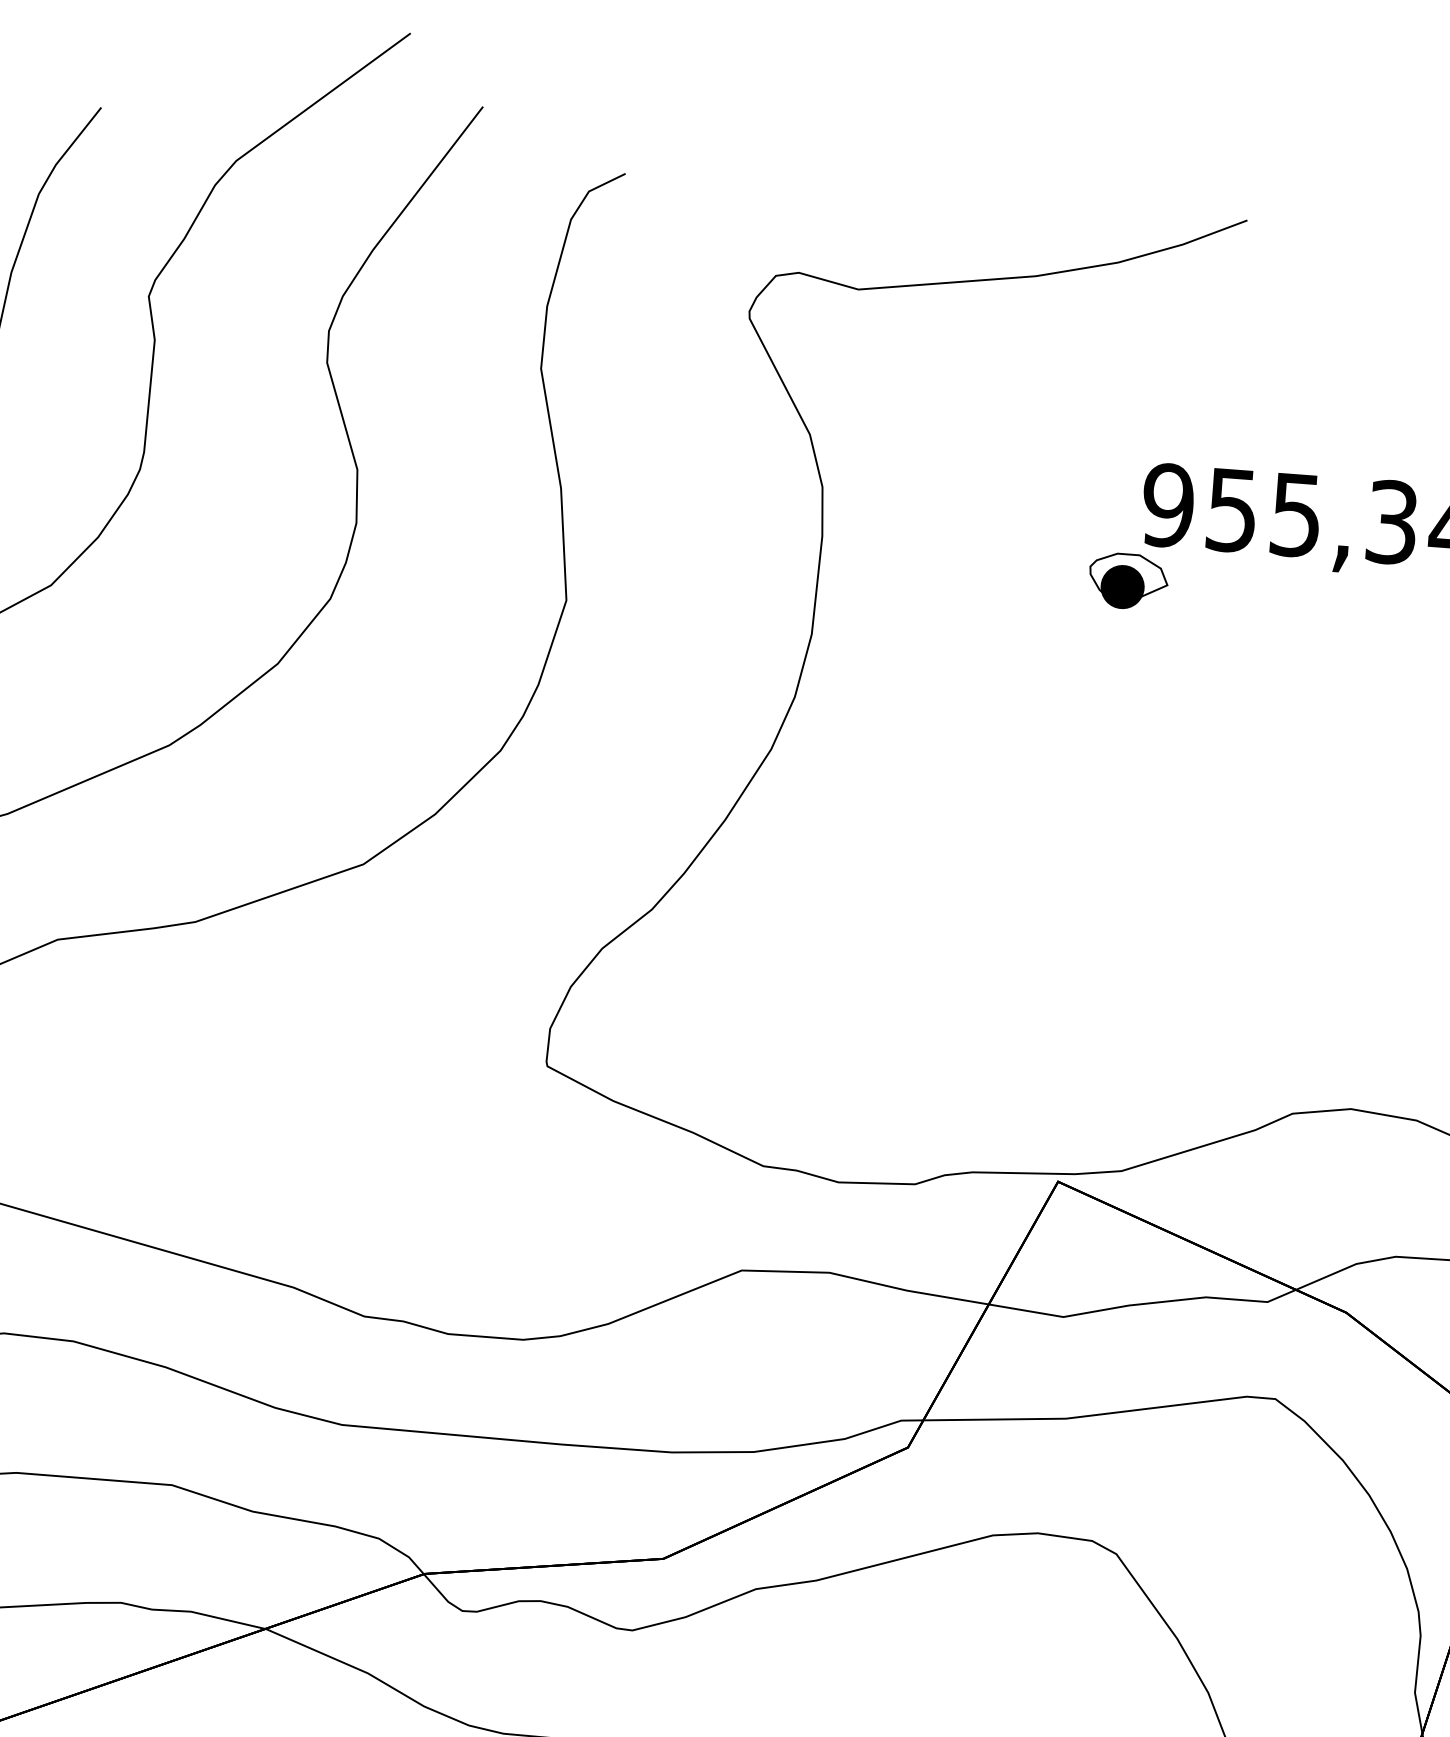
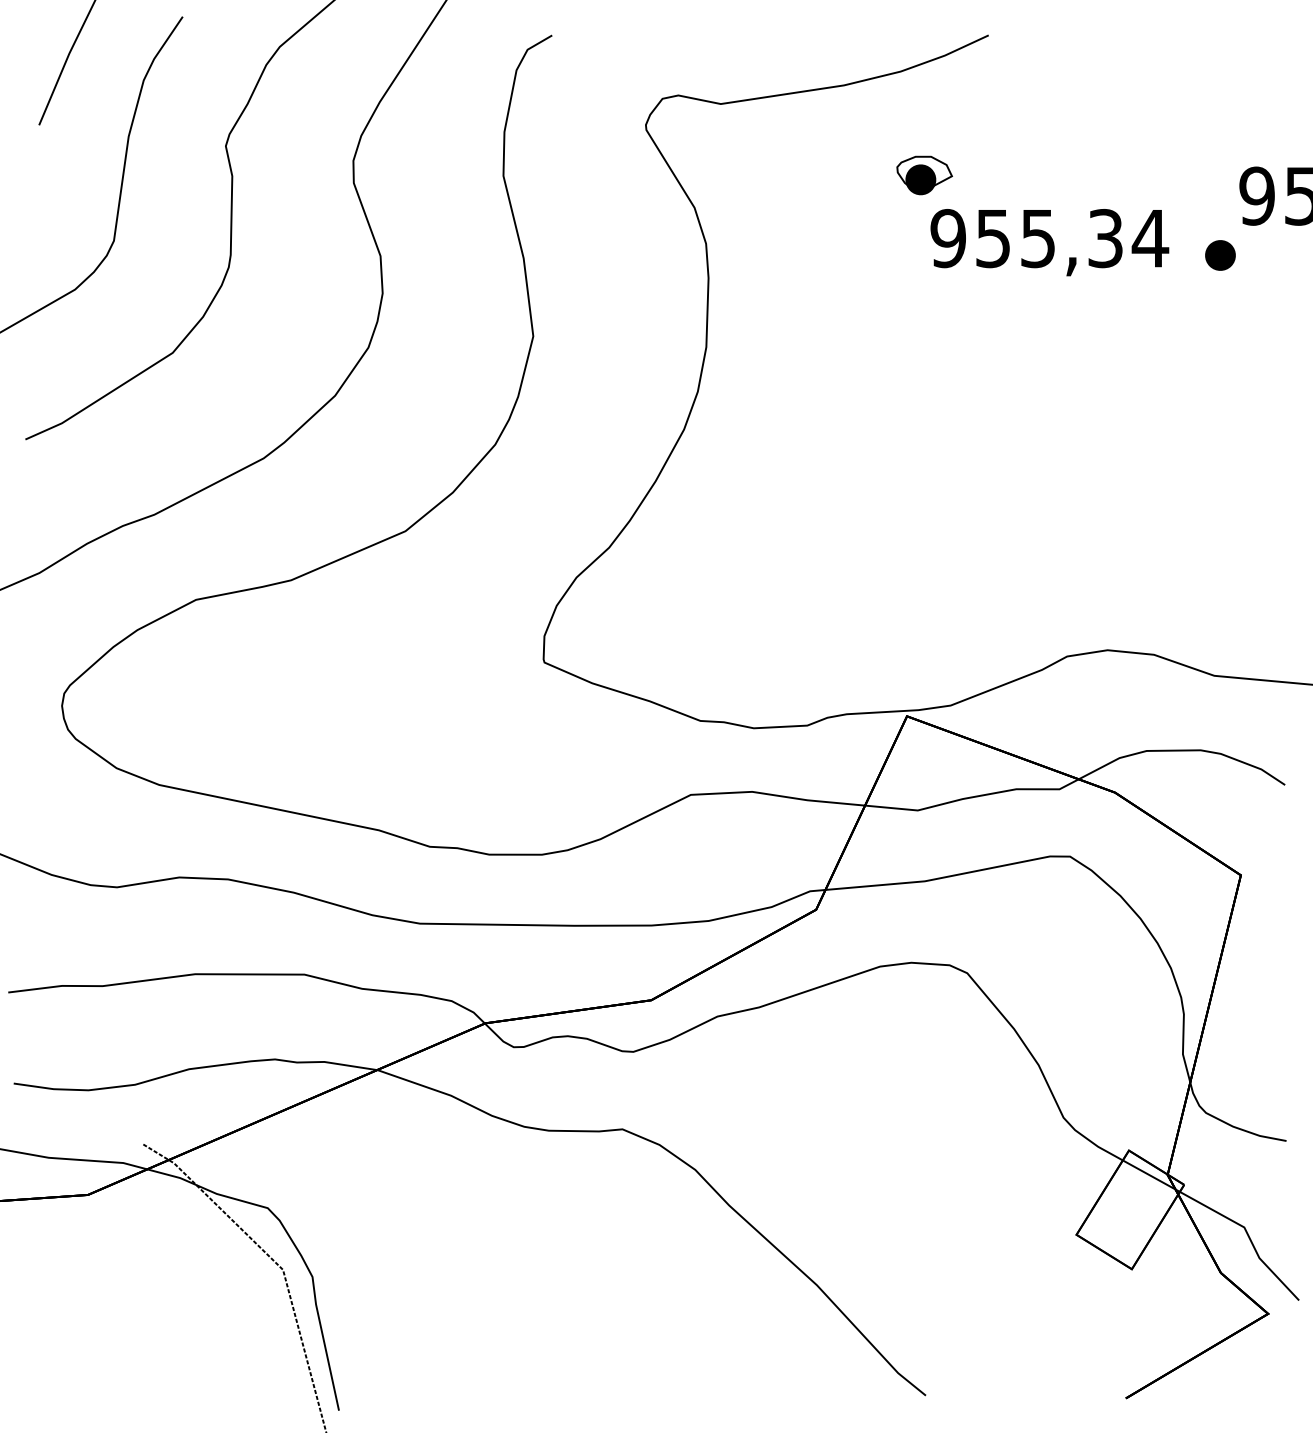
part: (1128, 581) -> (924, 175), moved

